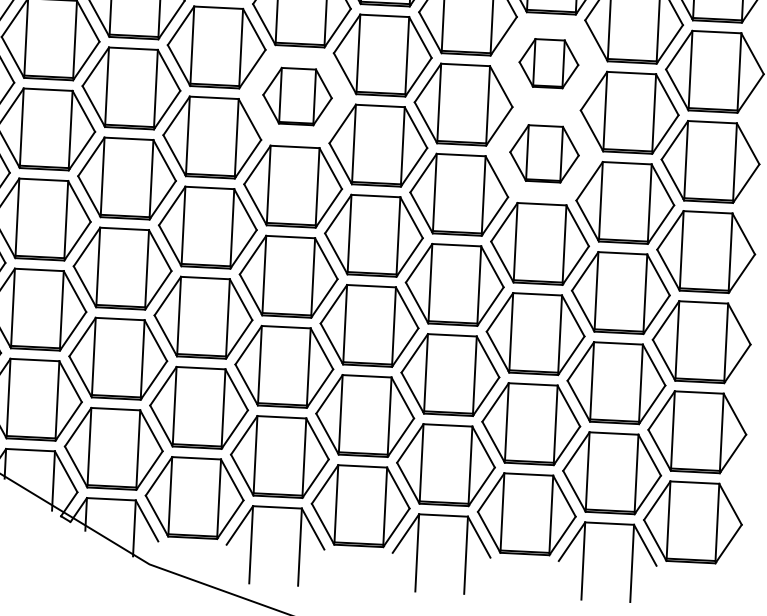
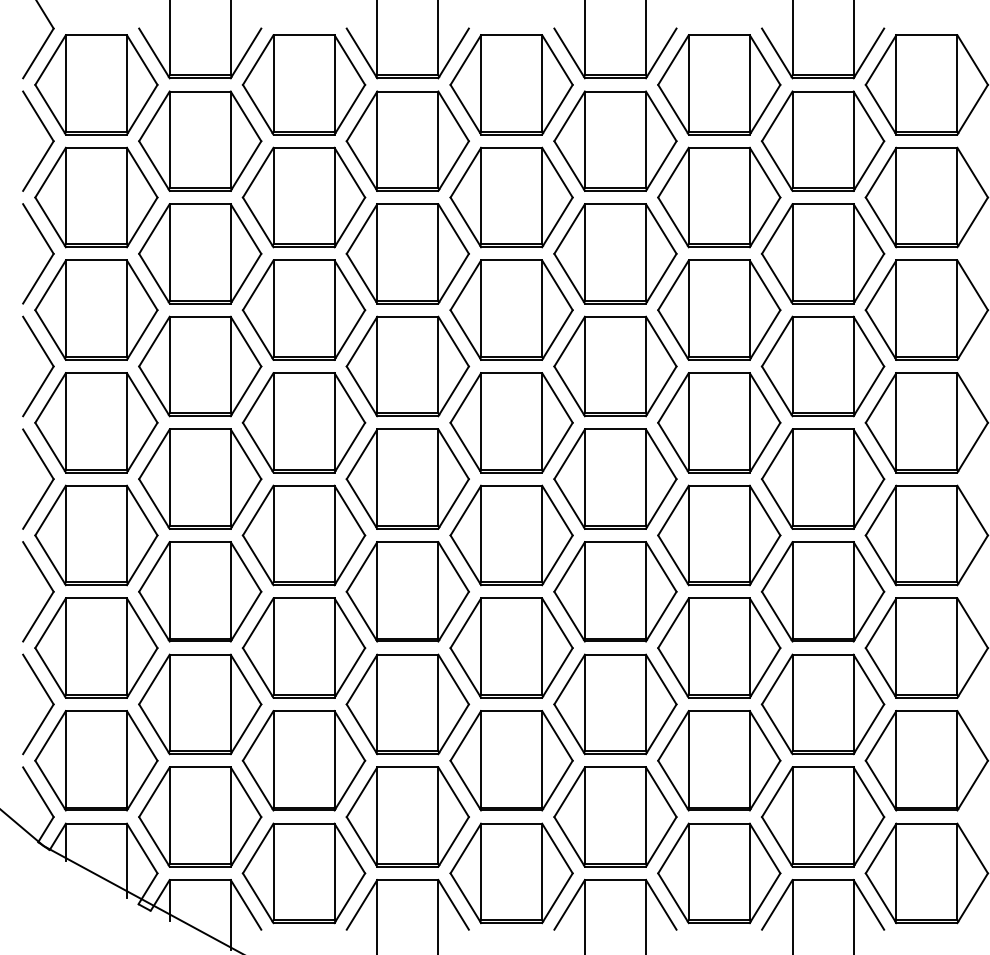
part: (549, 63) -> (719, 309), size x1.67
part: (297, 96) -> (407, 366), size x1.43
part: (544, 153) -> (719, 422), size x1.43

